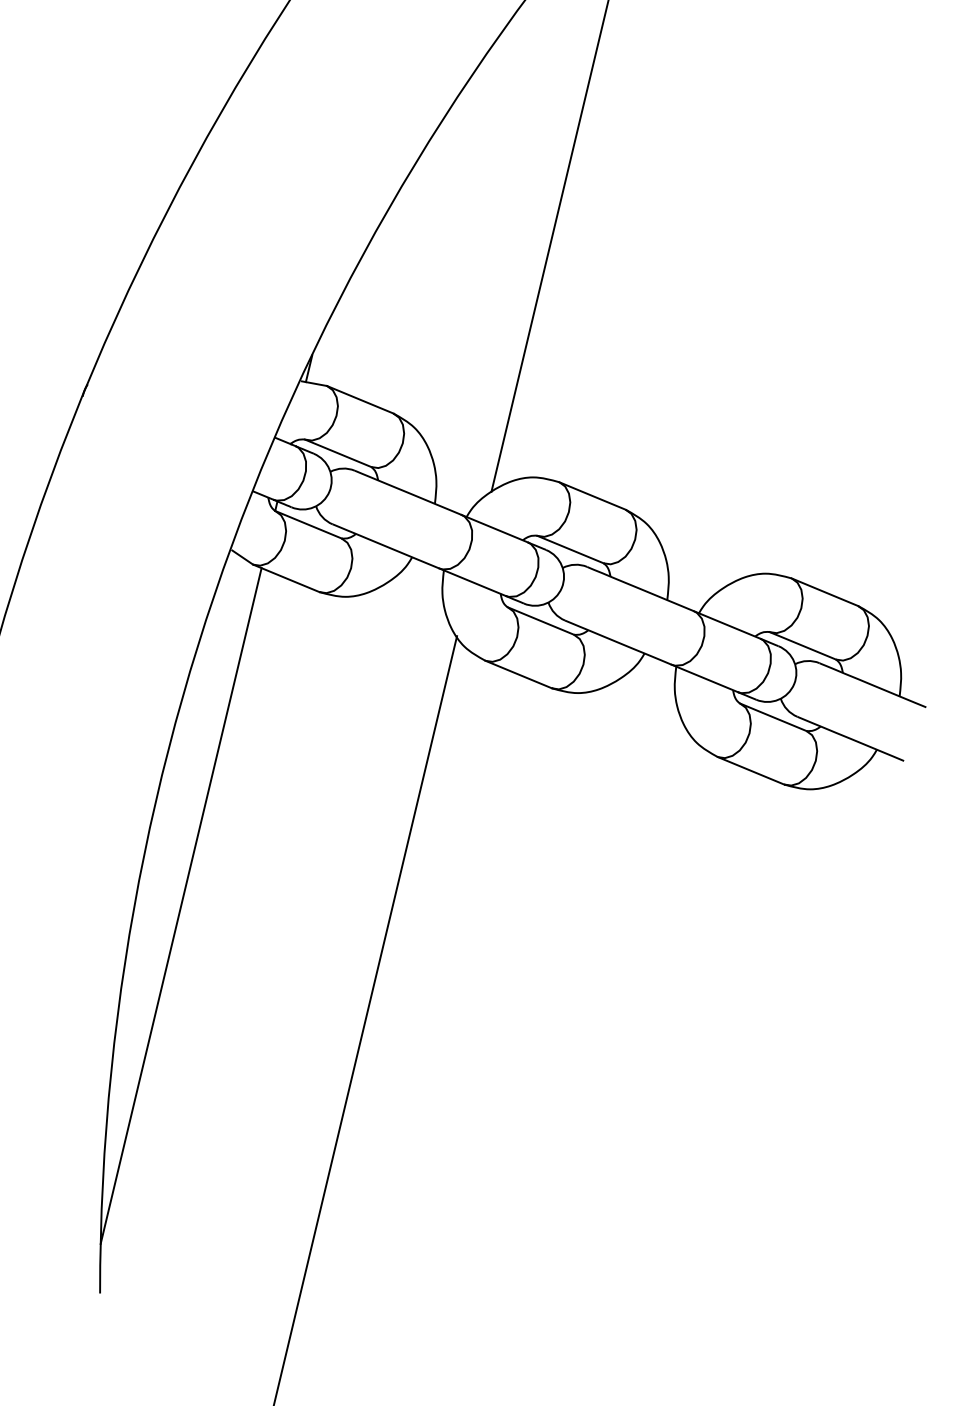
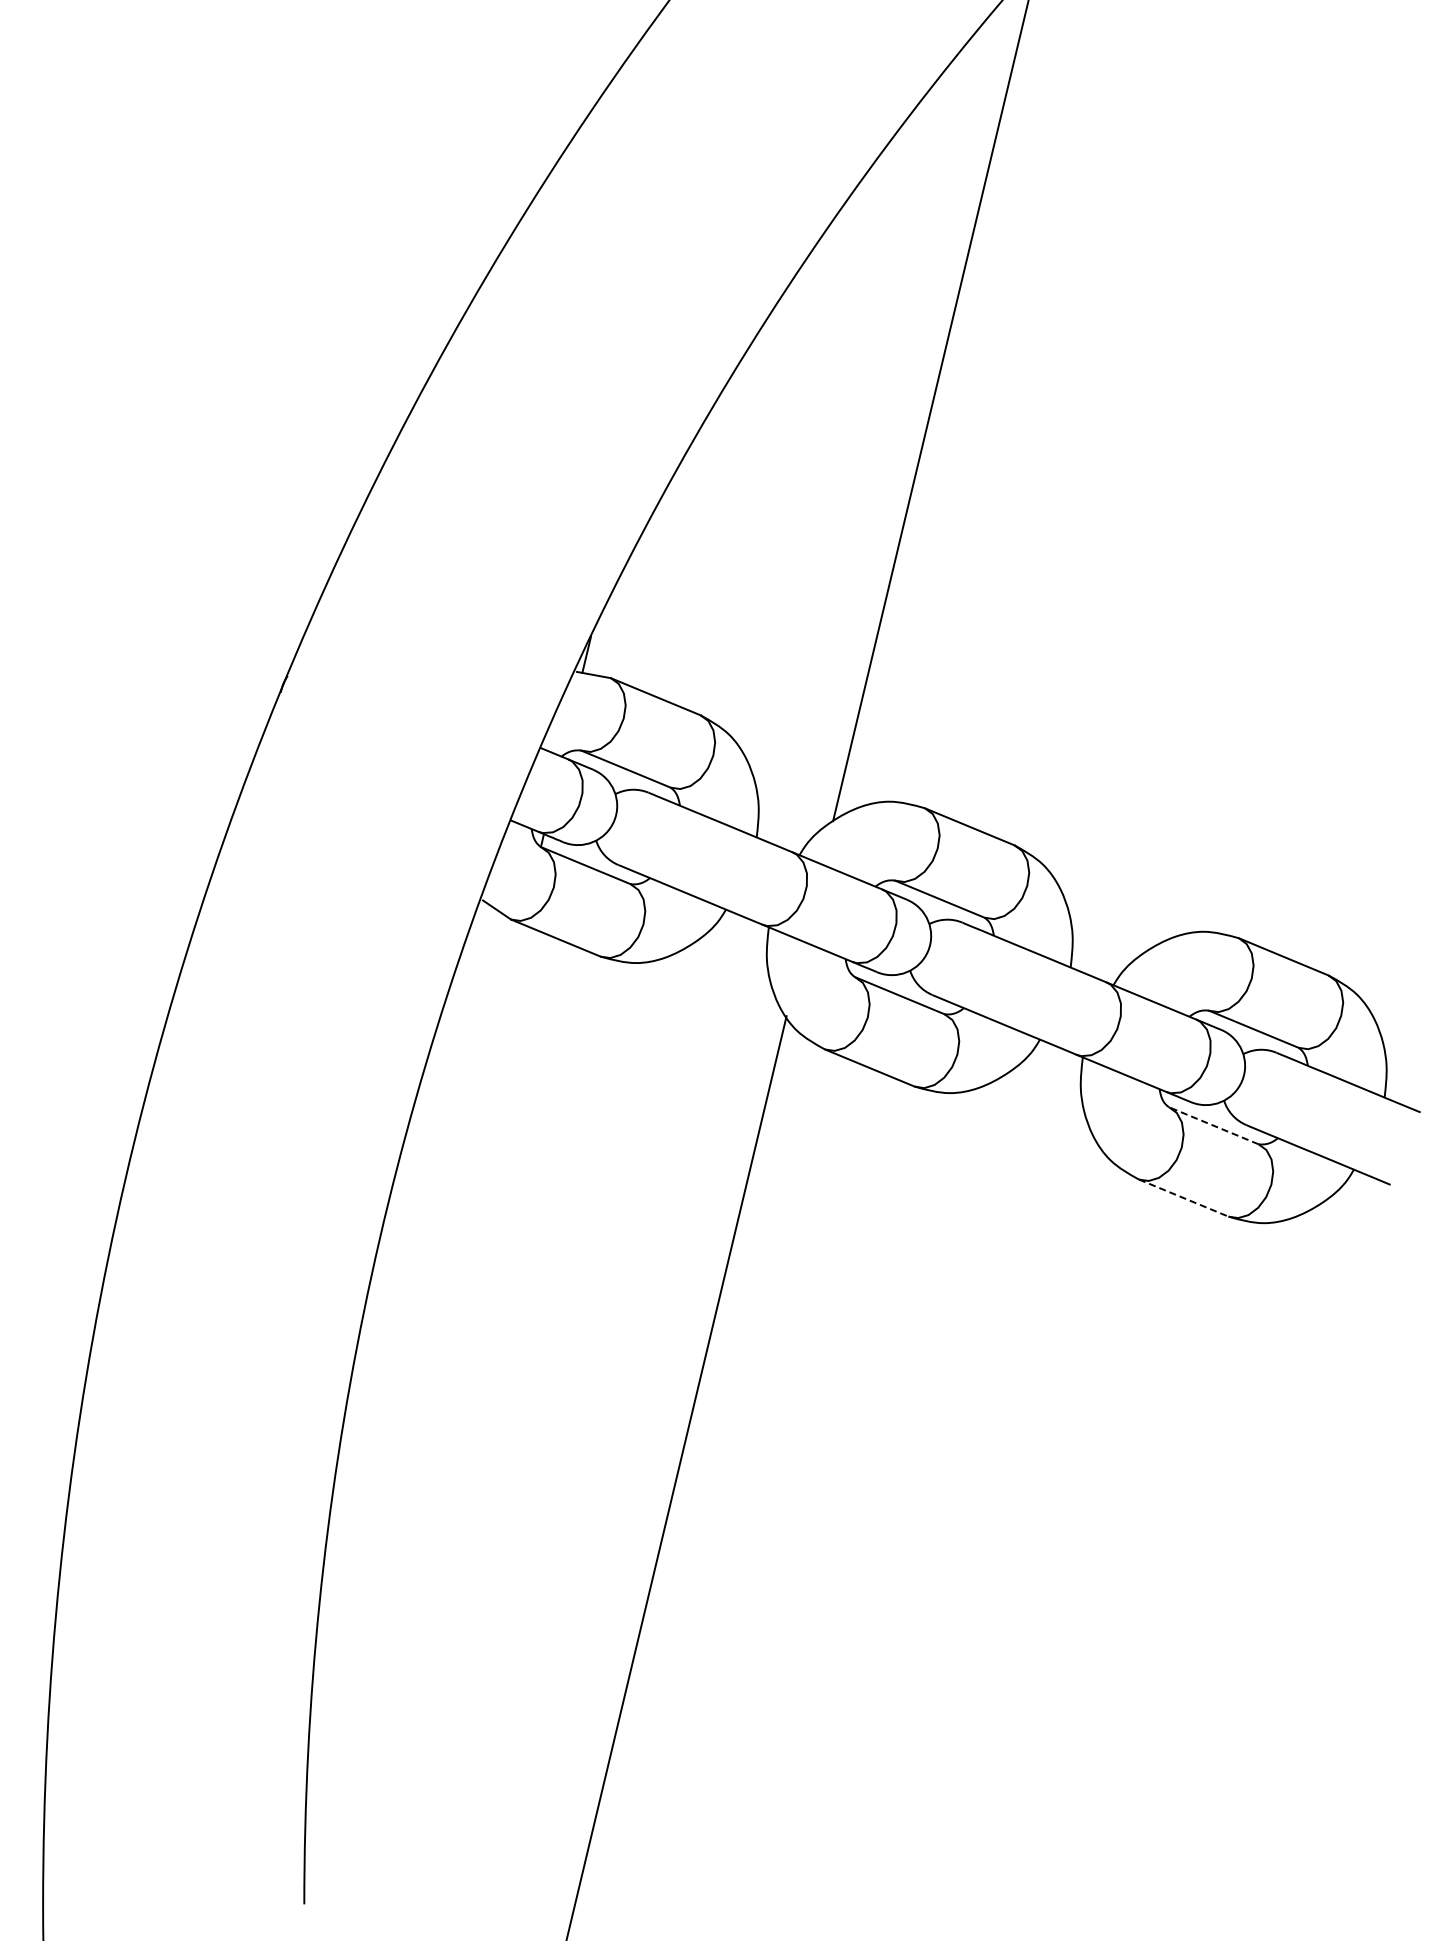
line: (772, 717) -> (1213, 1125), solid -> dashed
line: (751, 771) -> (1184, 1198), solid -> dashed
line: (180, 905) -> (413, 1380), removed

